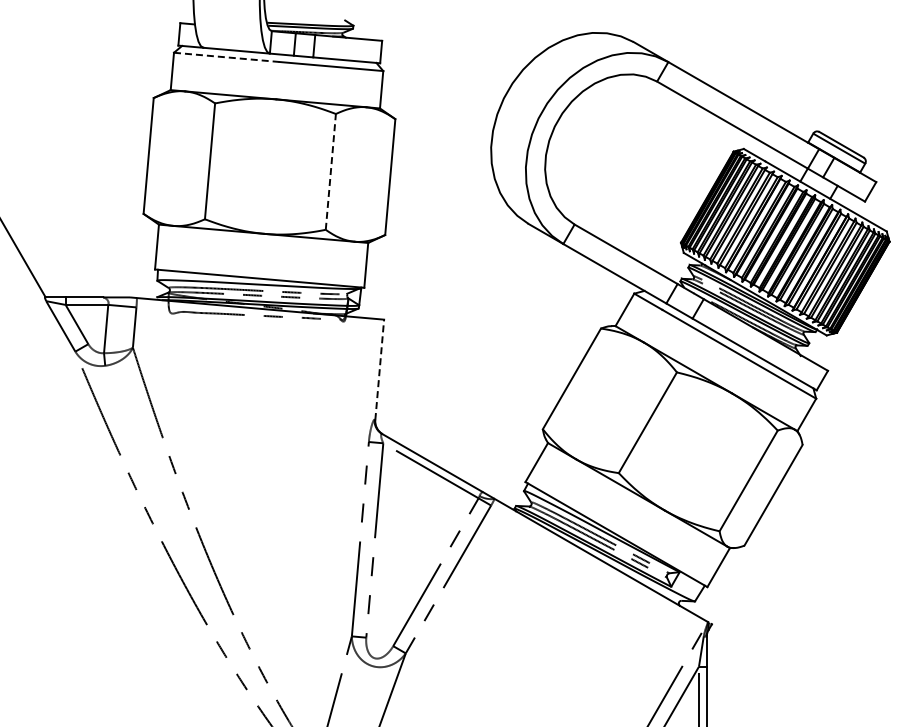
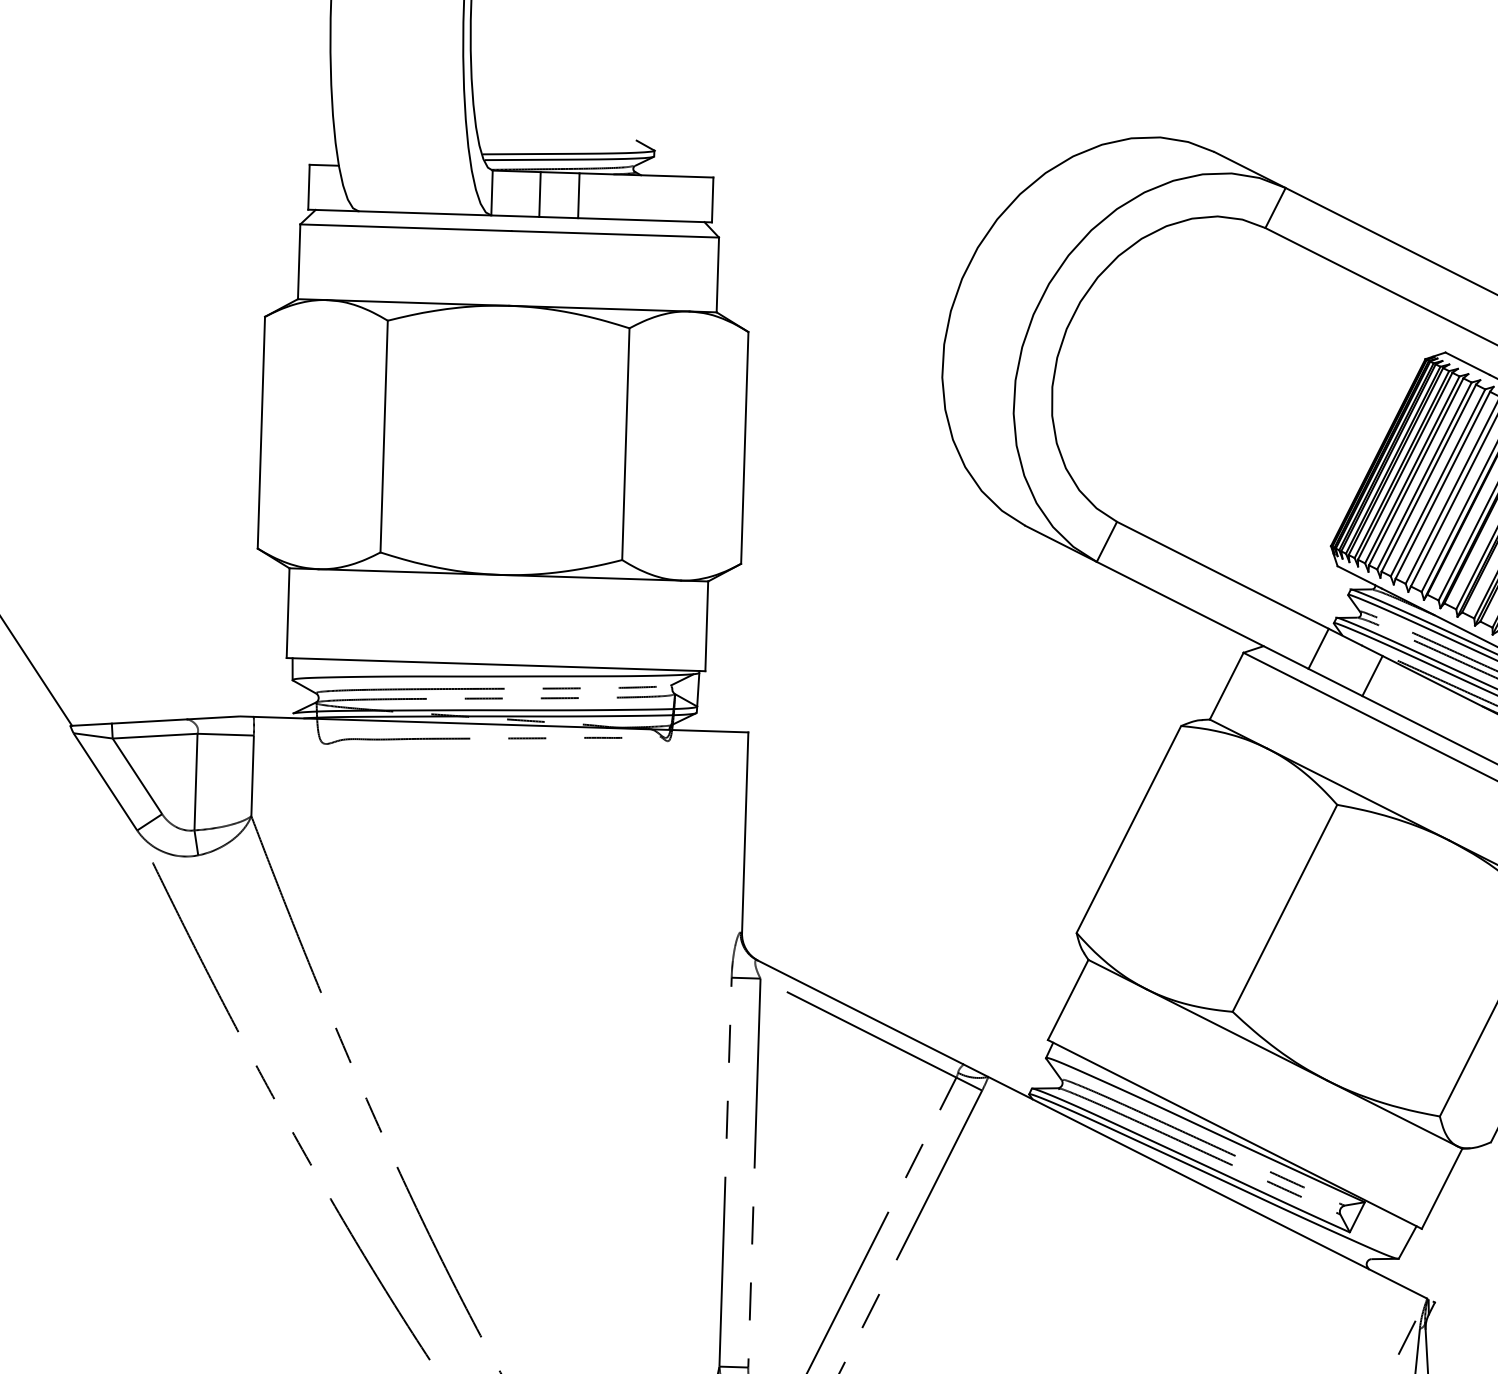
line: (226, 57) -> (405, 227), dashed -> solid
line: (330, 171) -> (625, 443), dashed -> solid
line: (379, 369) -> (744, 832), dashed -> solid

